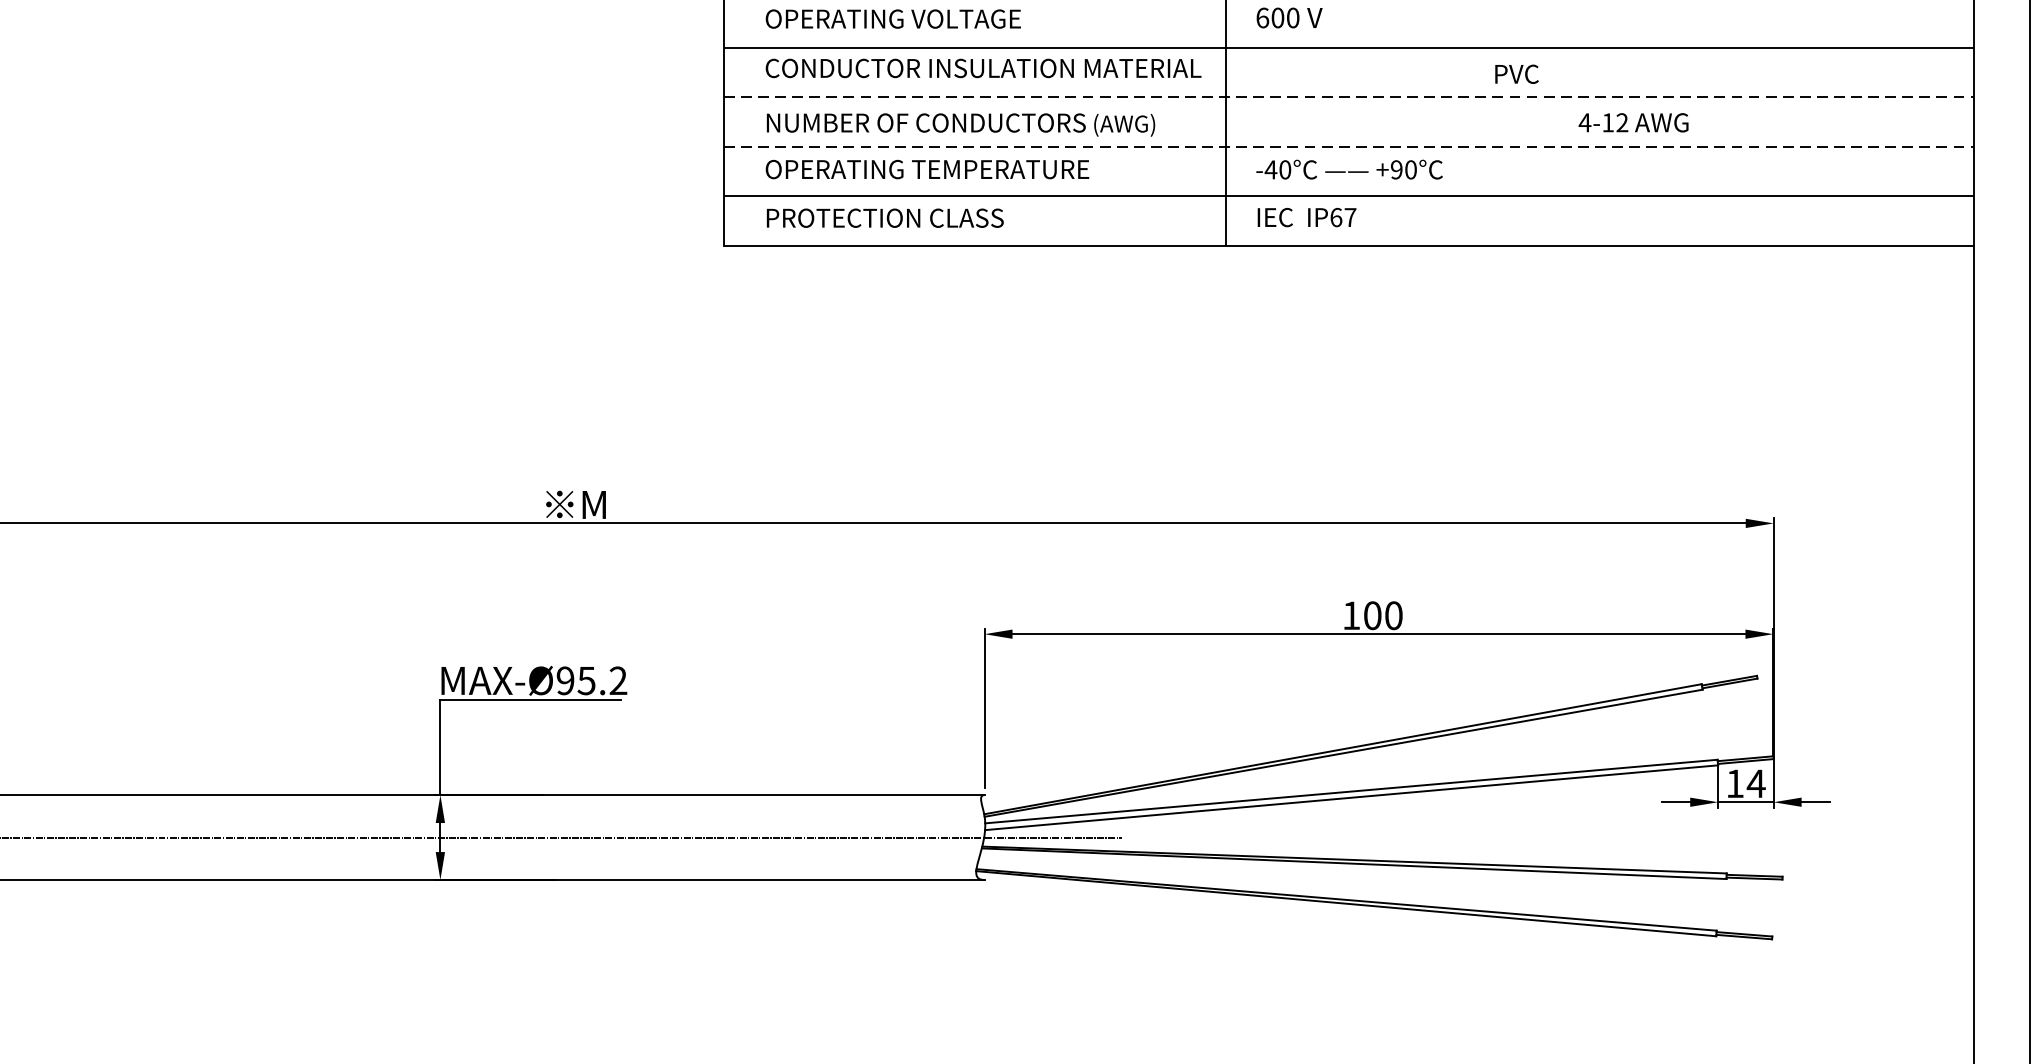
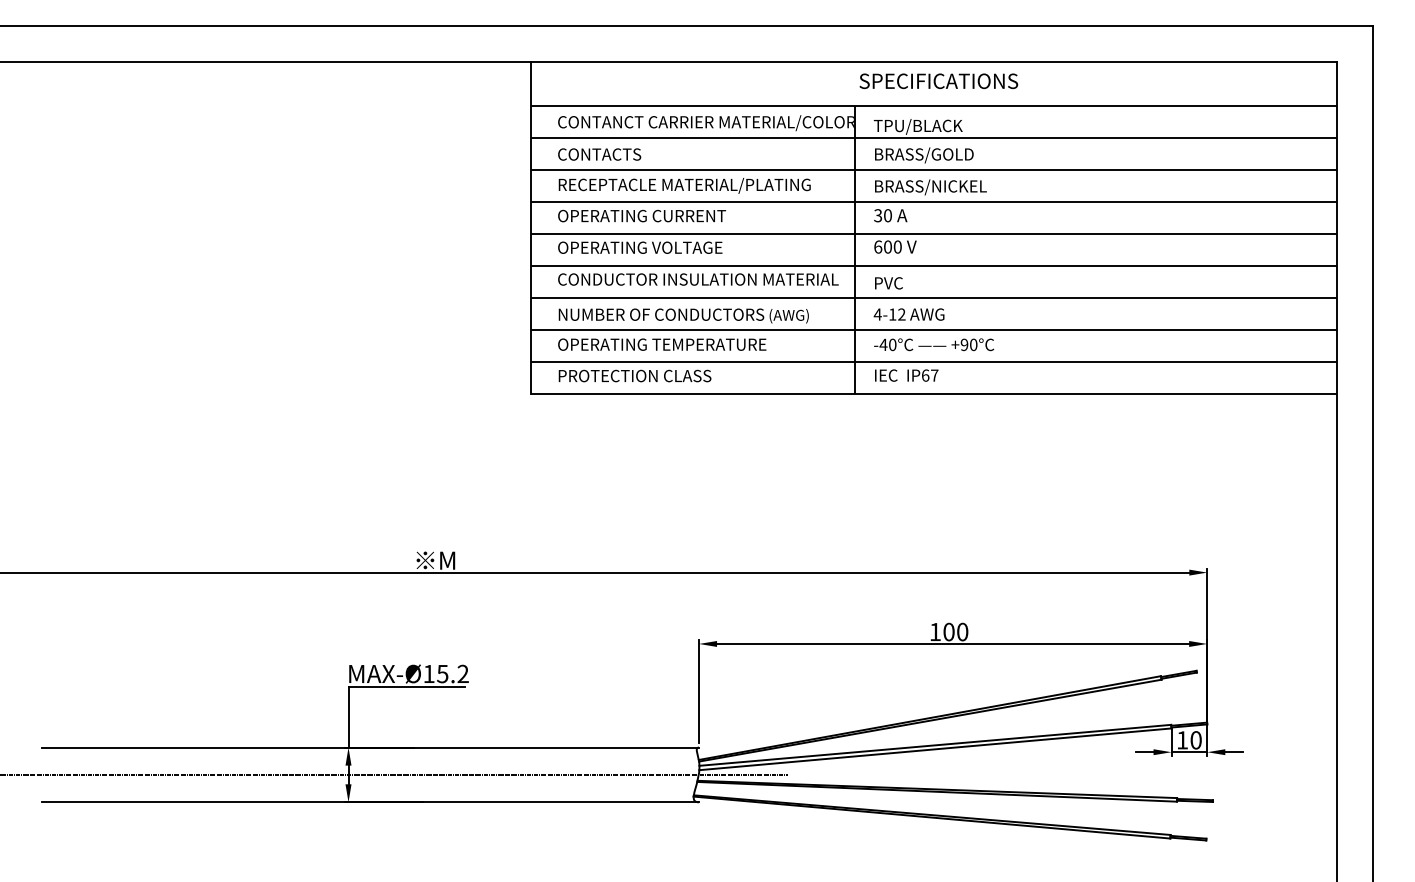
text: (1516, 74) -> (888, 283), moved
line: (1348, 97) -> (933, 298), dashed -> solid
text: (1632, 122) -> (908, 314), moved
line: (1348, 147) -> (933, 330), dashed -> solid
text: (564, 680) -> (428, 673), MAX-Ø95.2 -> MAX-Ø15.2
text: (1756, 784) -> (1196, 740), 14 -> 10

